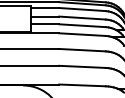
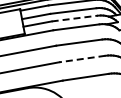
line: (83, 25) -> (75, 18), solid -> dashed
line: (82, 66) -> (82, 58), solid -> dashed

